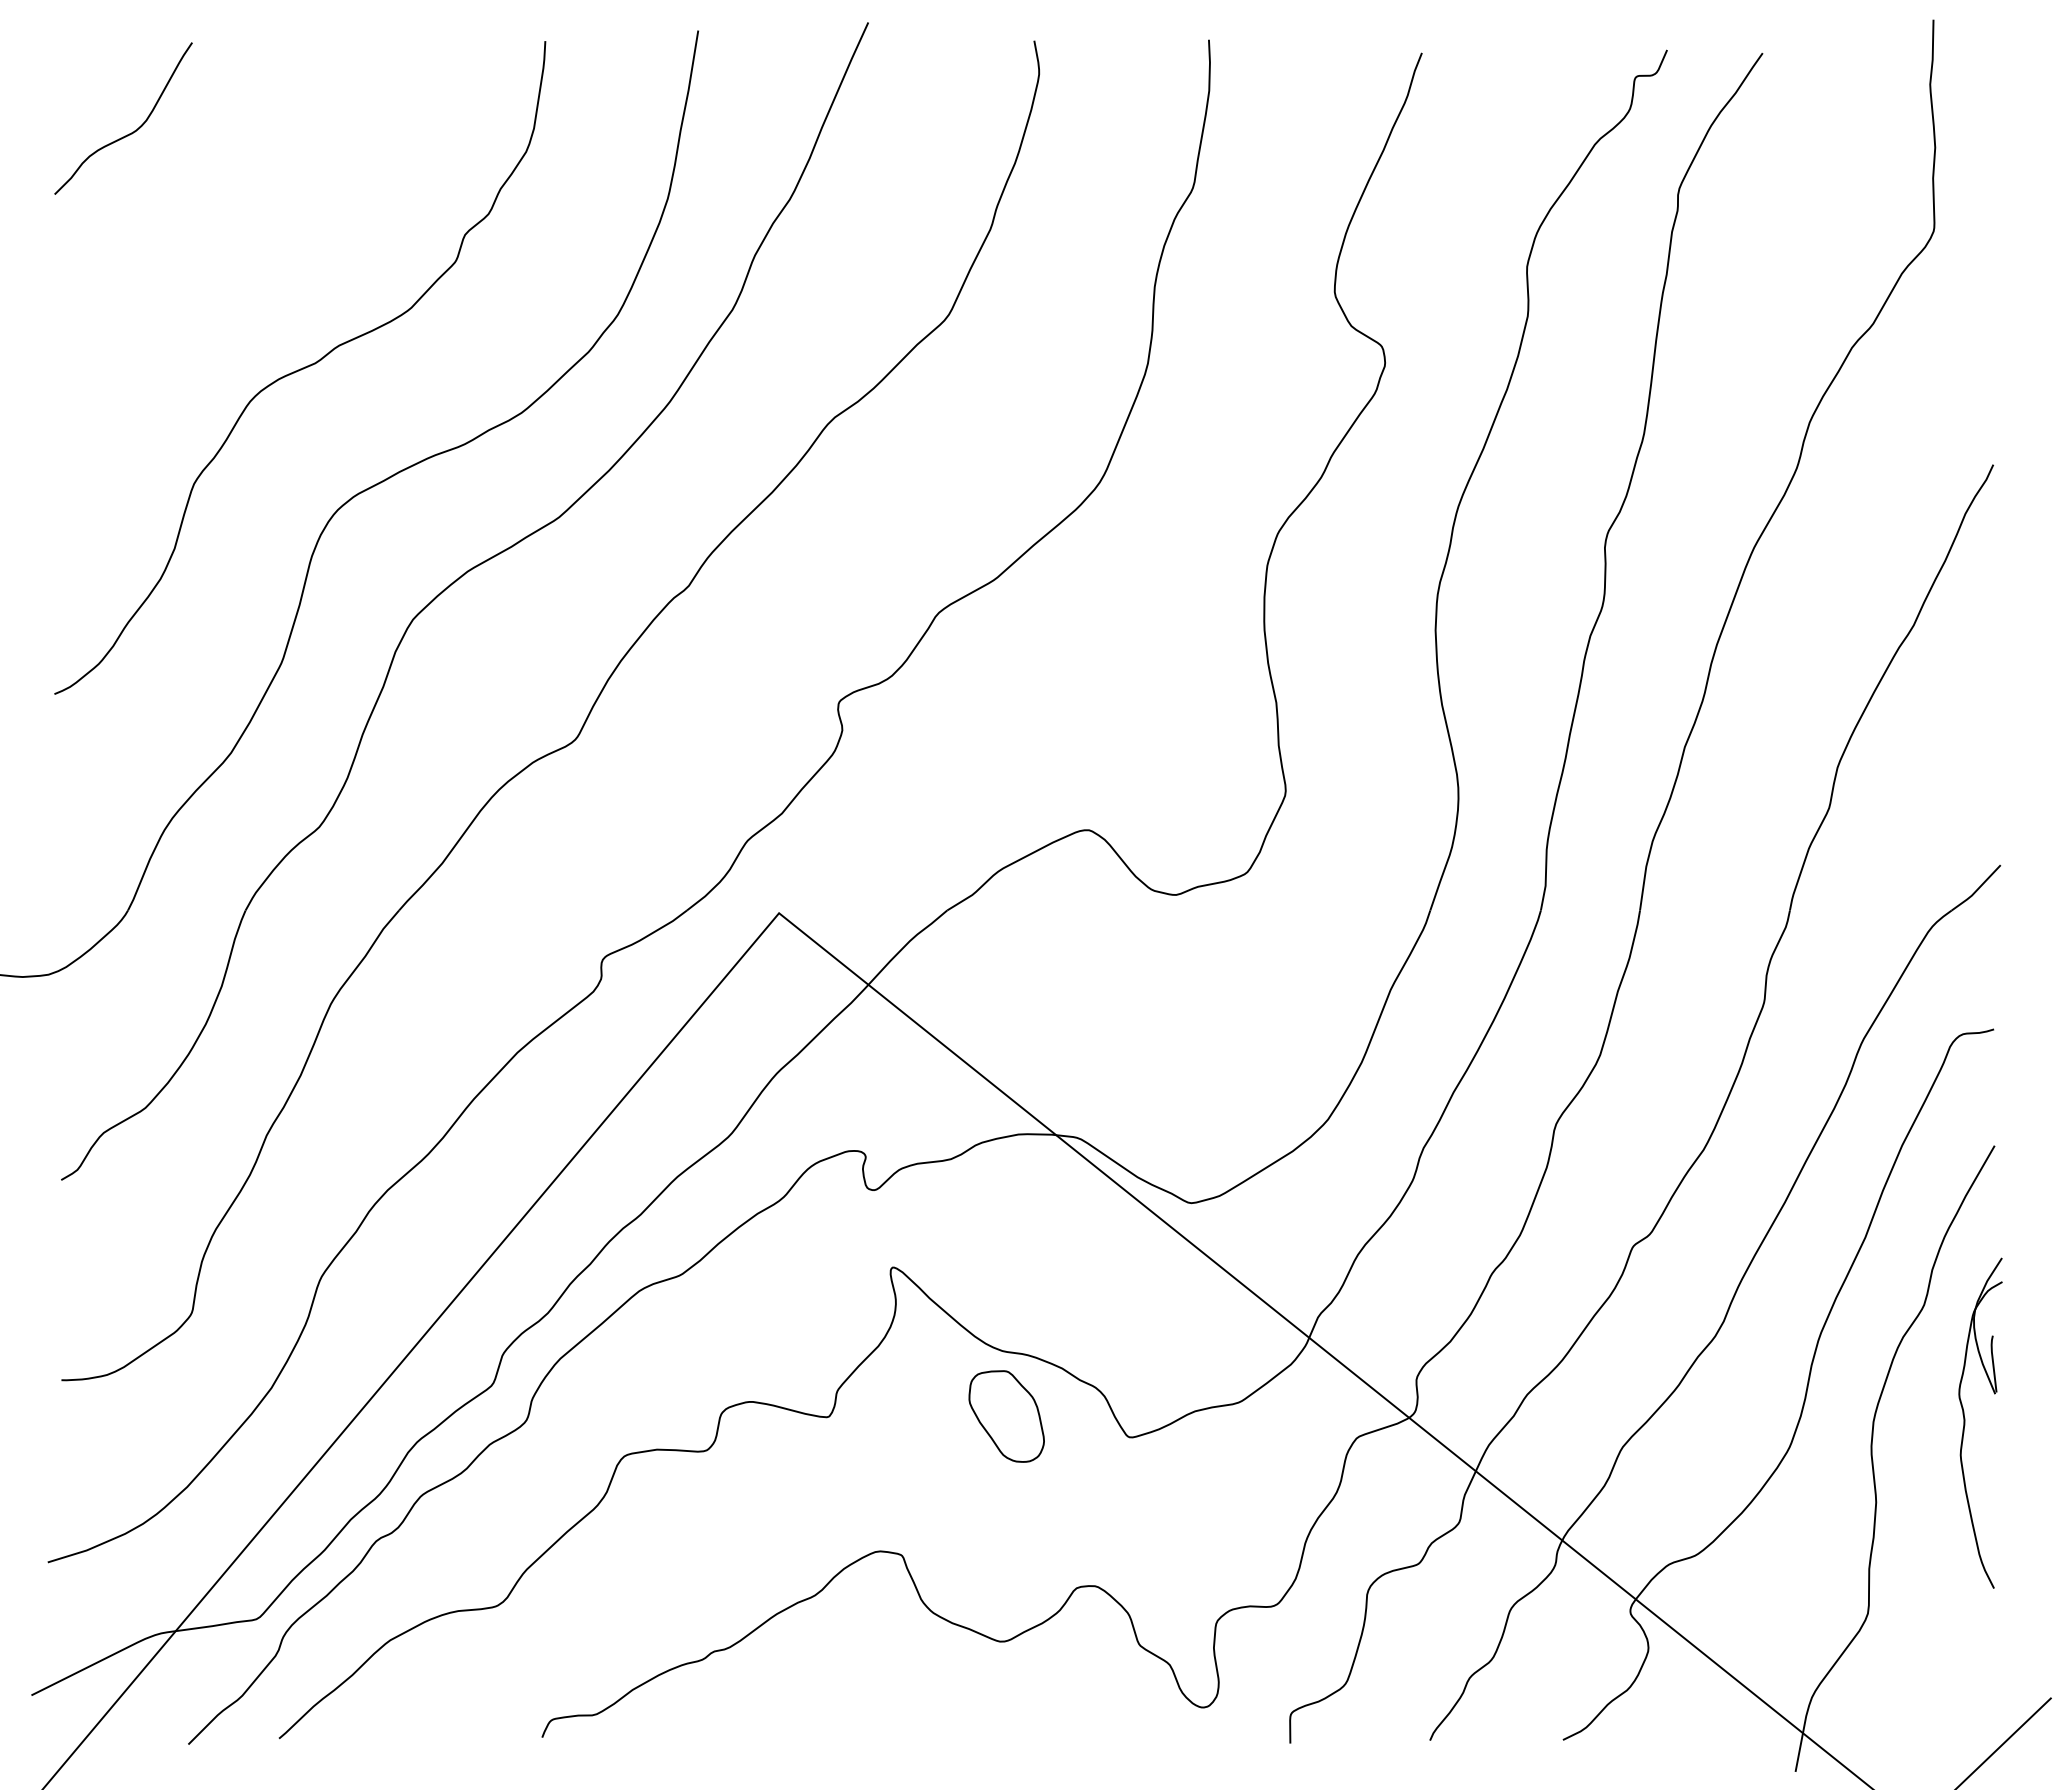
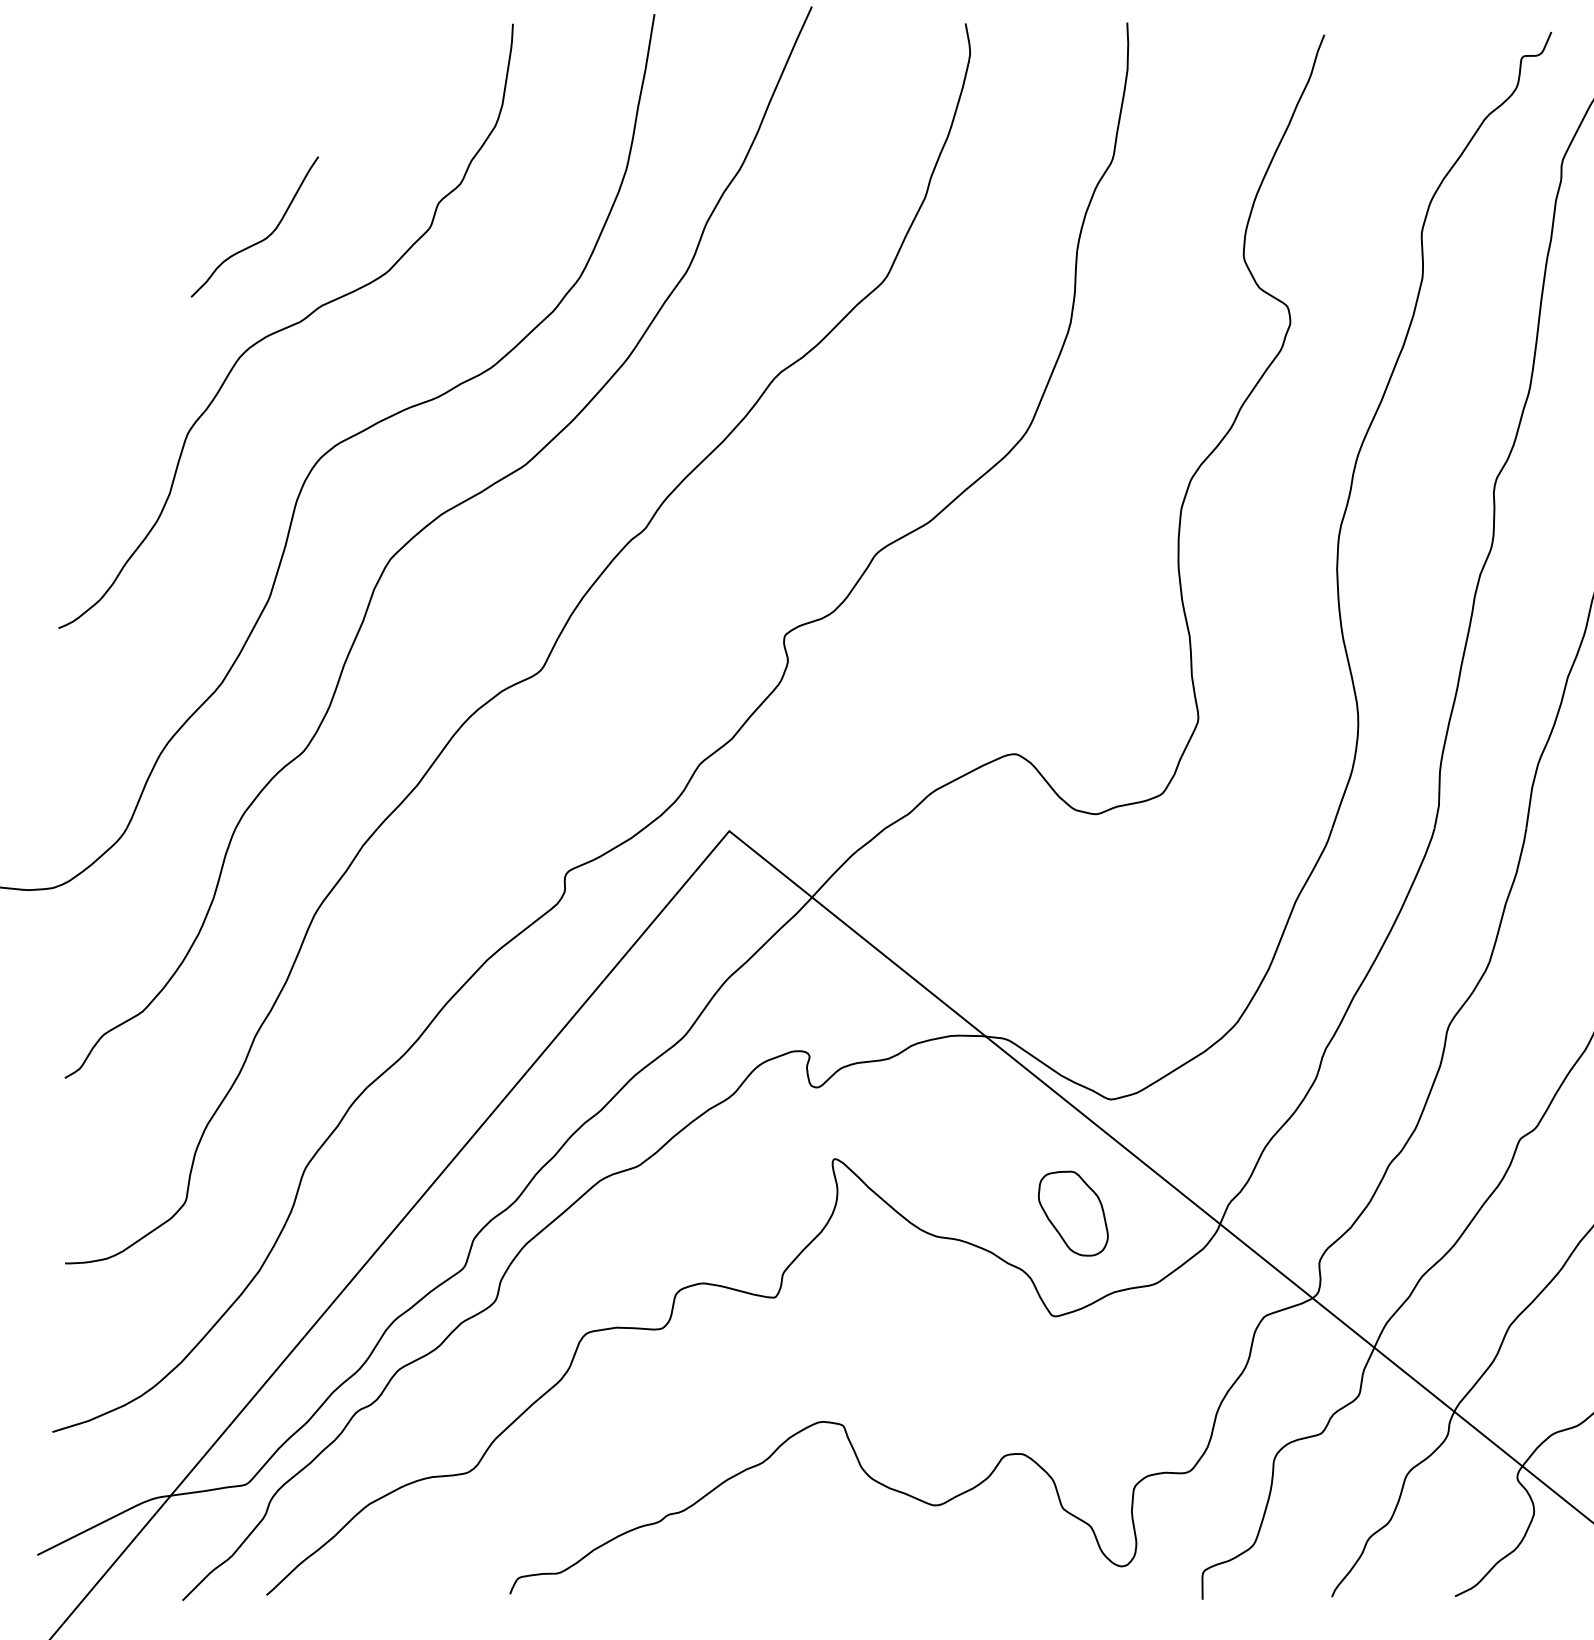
curve: (131, 132) -> (262, 239), moved
part: (1006, 1416) -> (1073, 1213), moved

